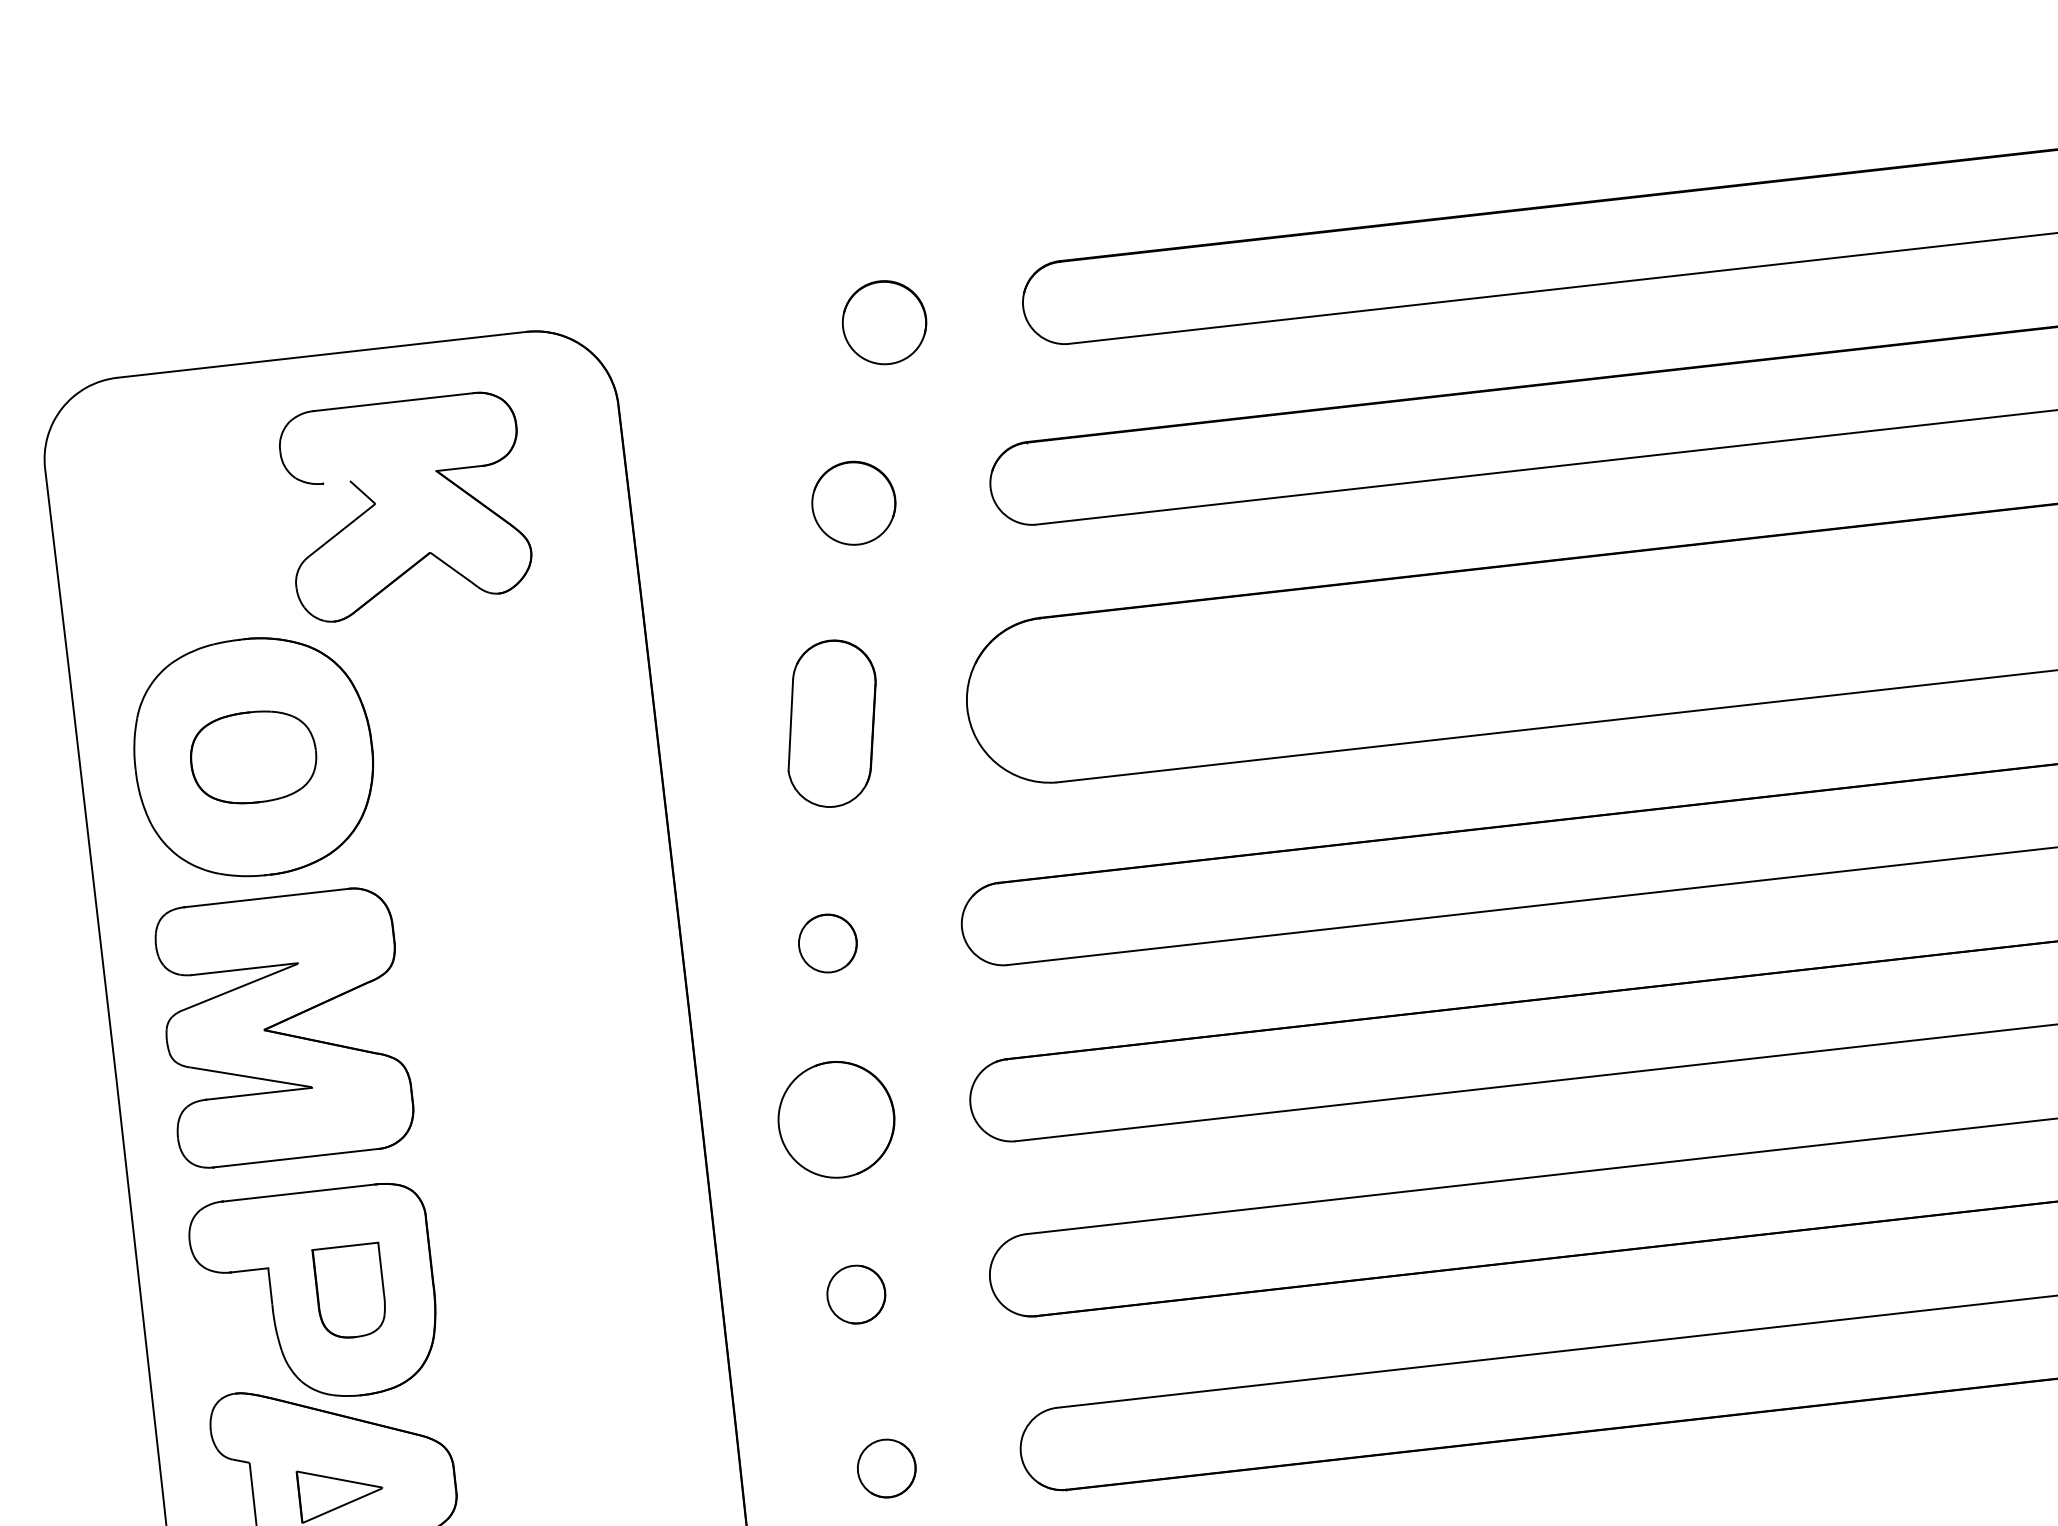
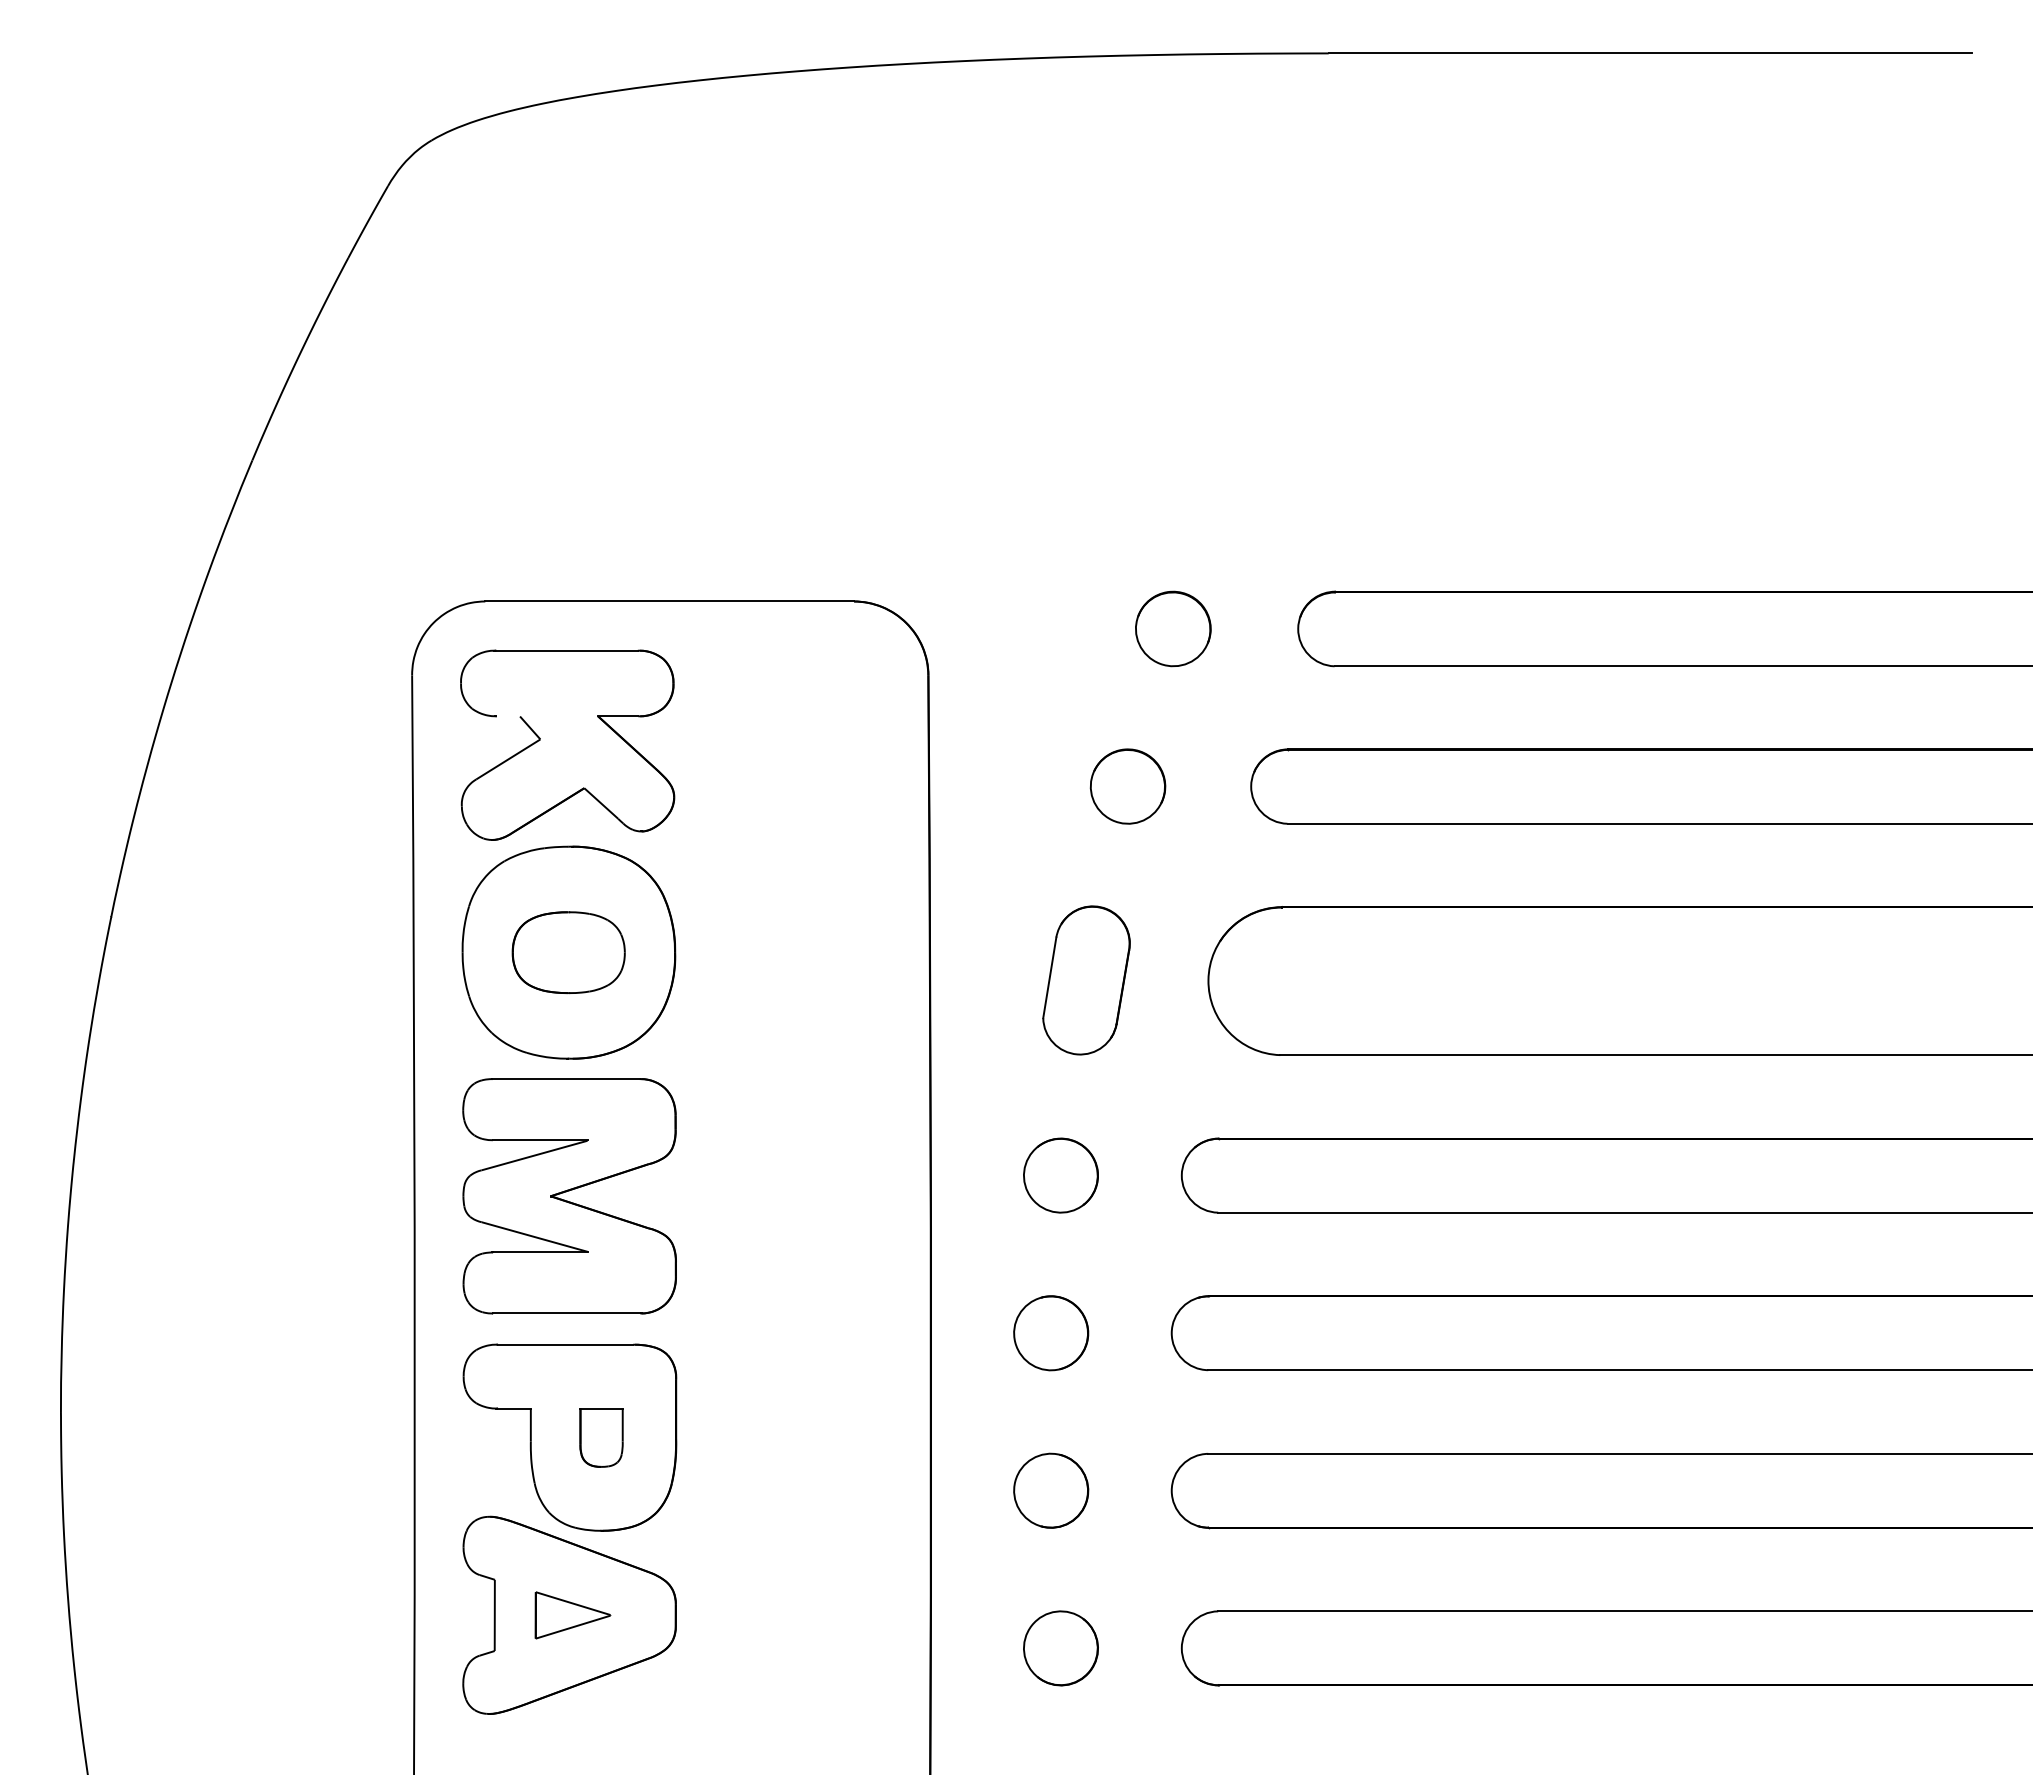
part: (375, 505) -> (540, 740), moved
part: (827, 943) -> (1060, 1175), size x1.43
part: (837, 1120) -> (1051, 1333), size x0.71
part: (350, 1291) -> (601, 1437), size x0.71
part: (856, 1294) -> (1051, 1490), size x1.43
part: (886, 1468) -> (1060, 1648), size x1.43

